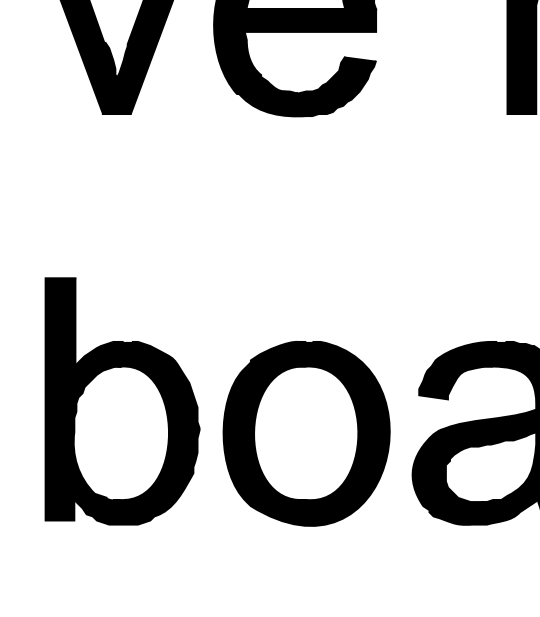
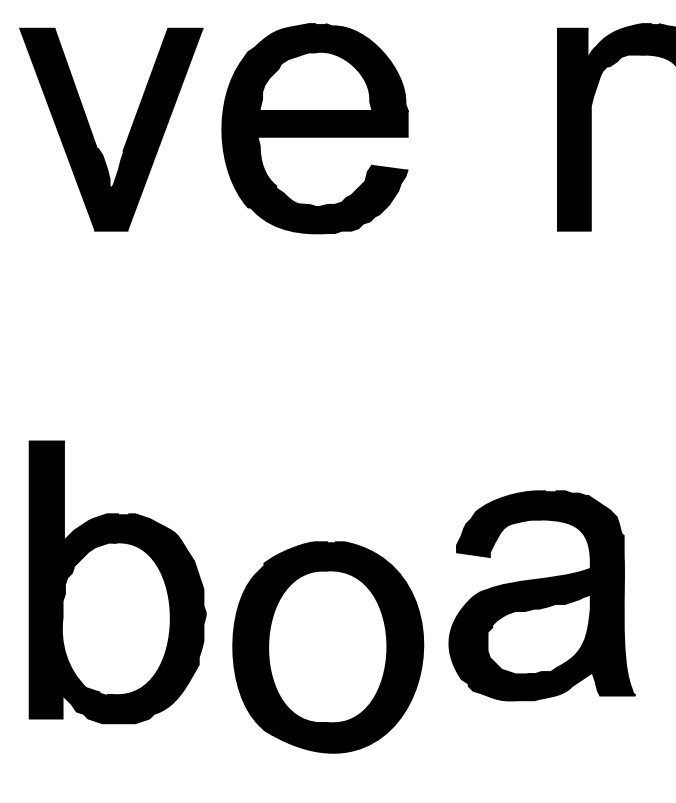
part: (122, 401) -> (117, 582), moved
part: (306, 433) -> (328, 647), moved

